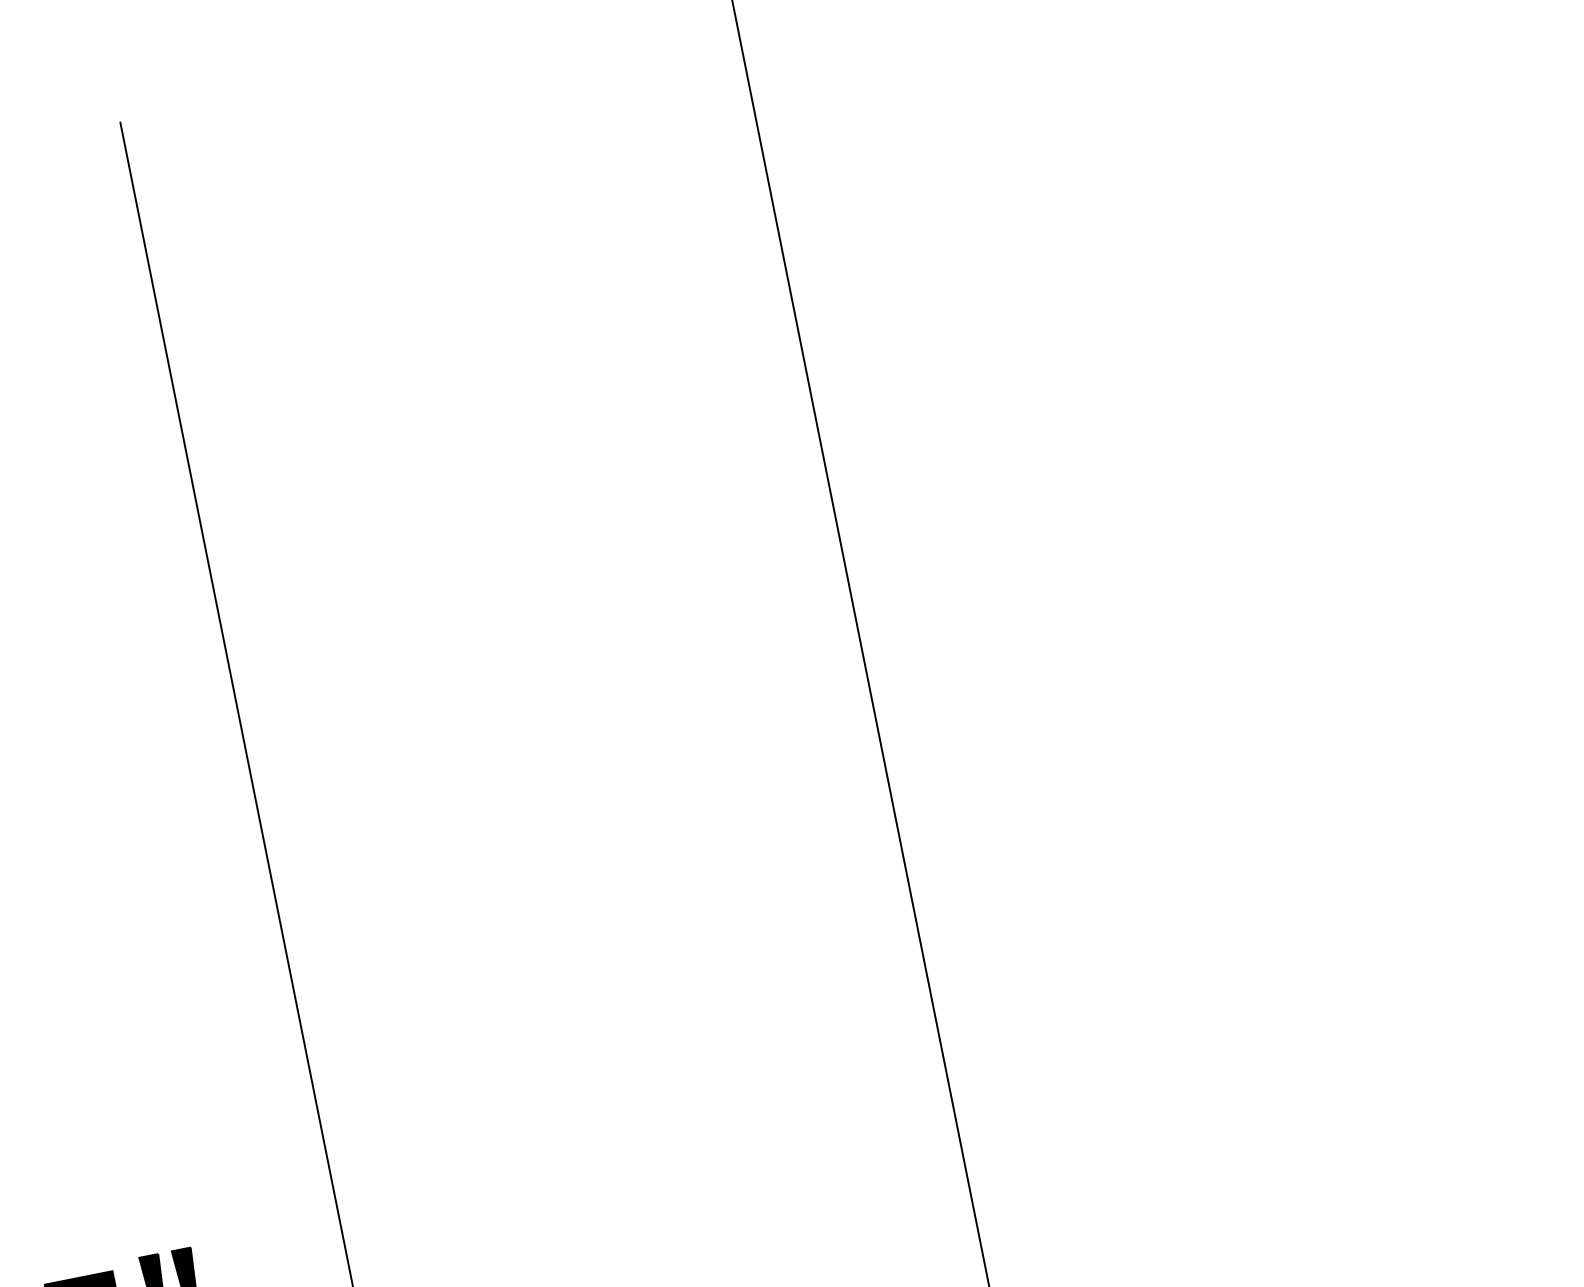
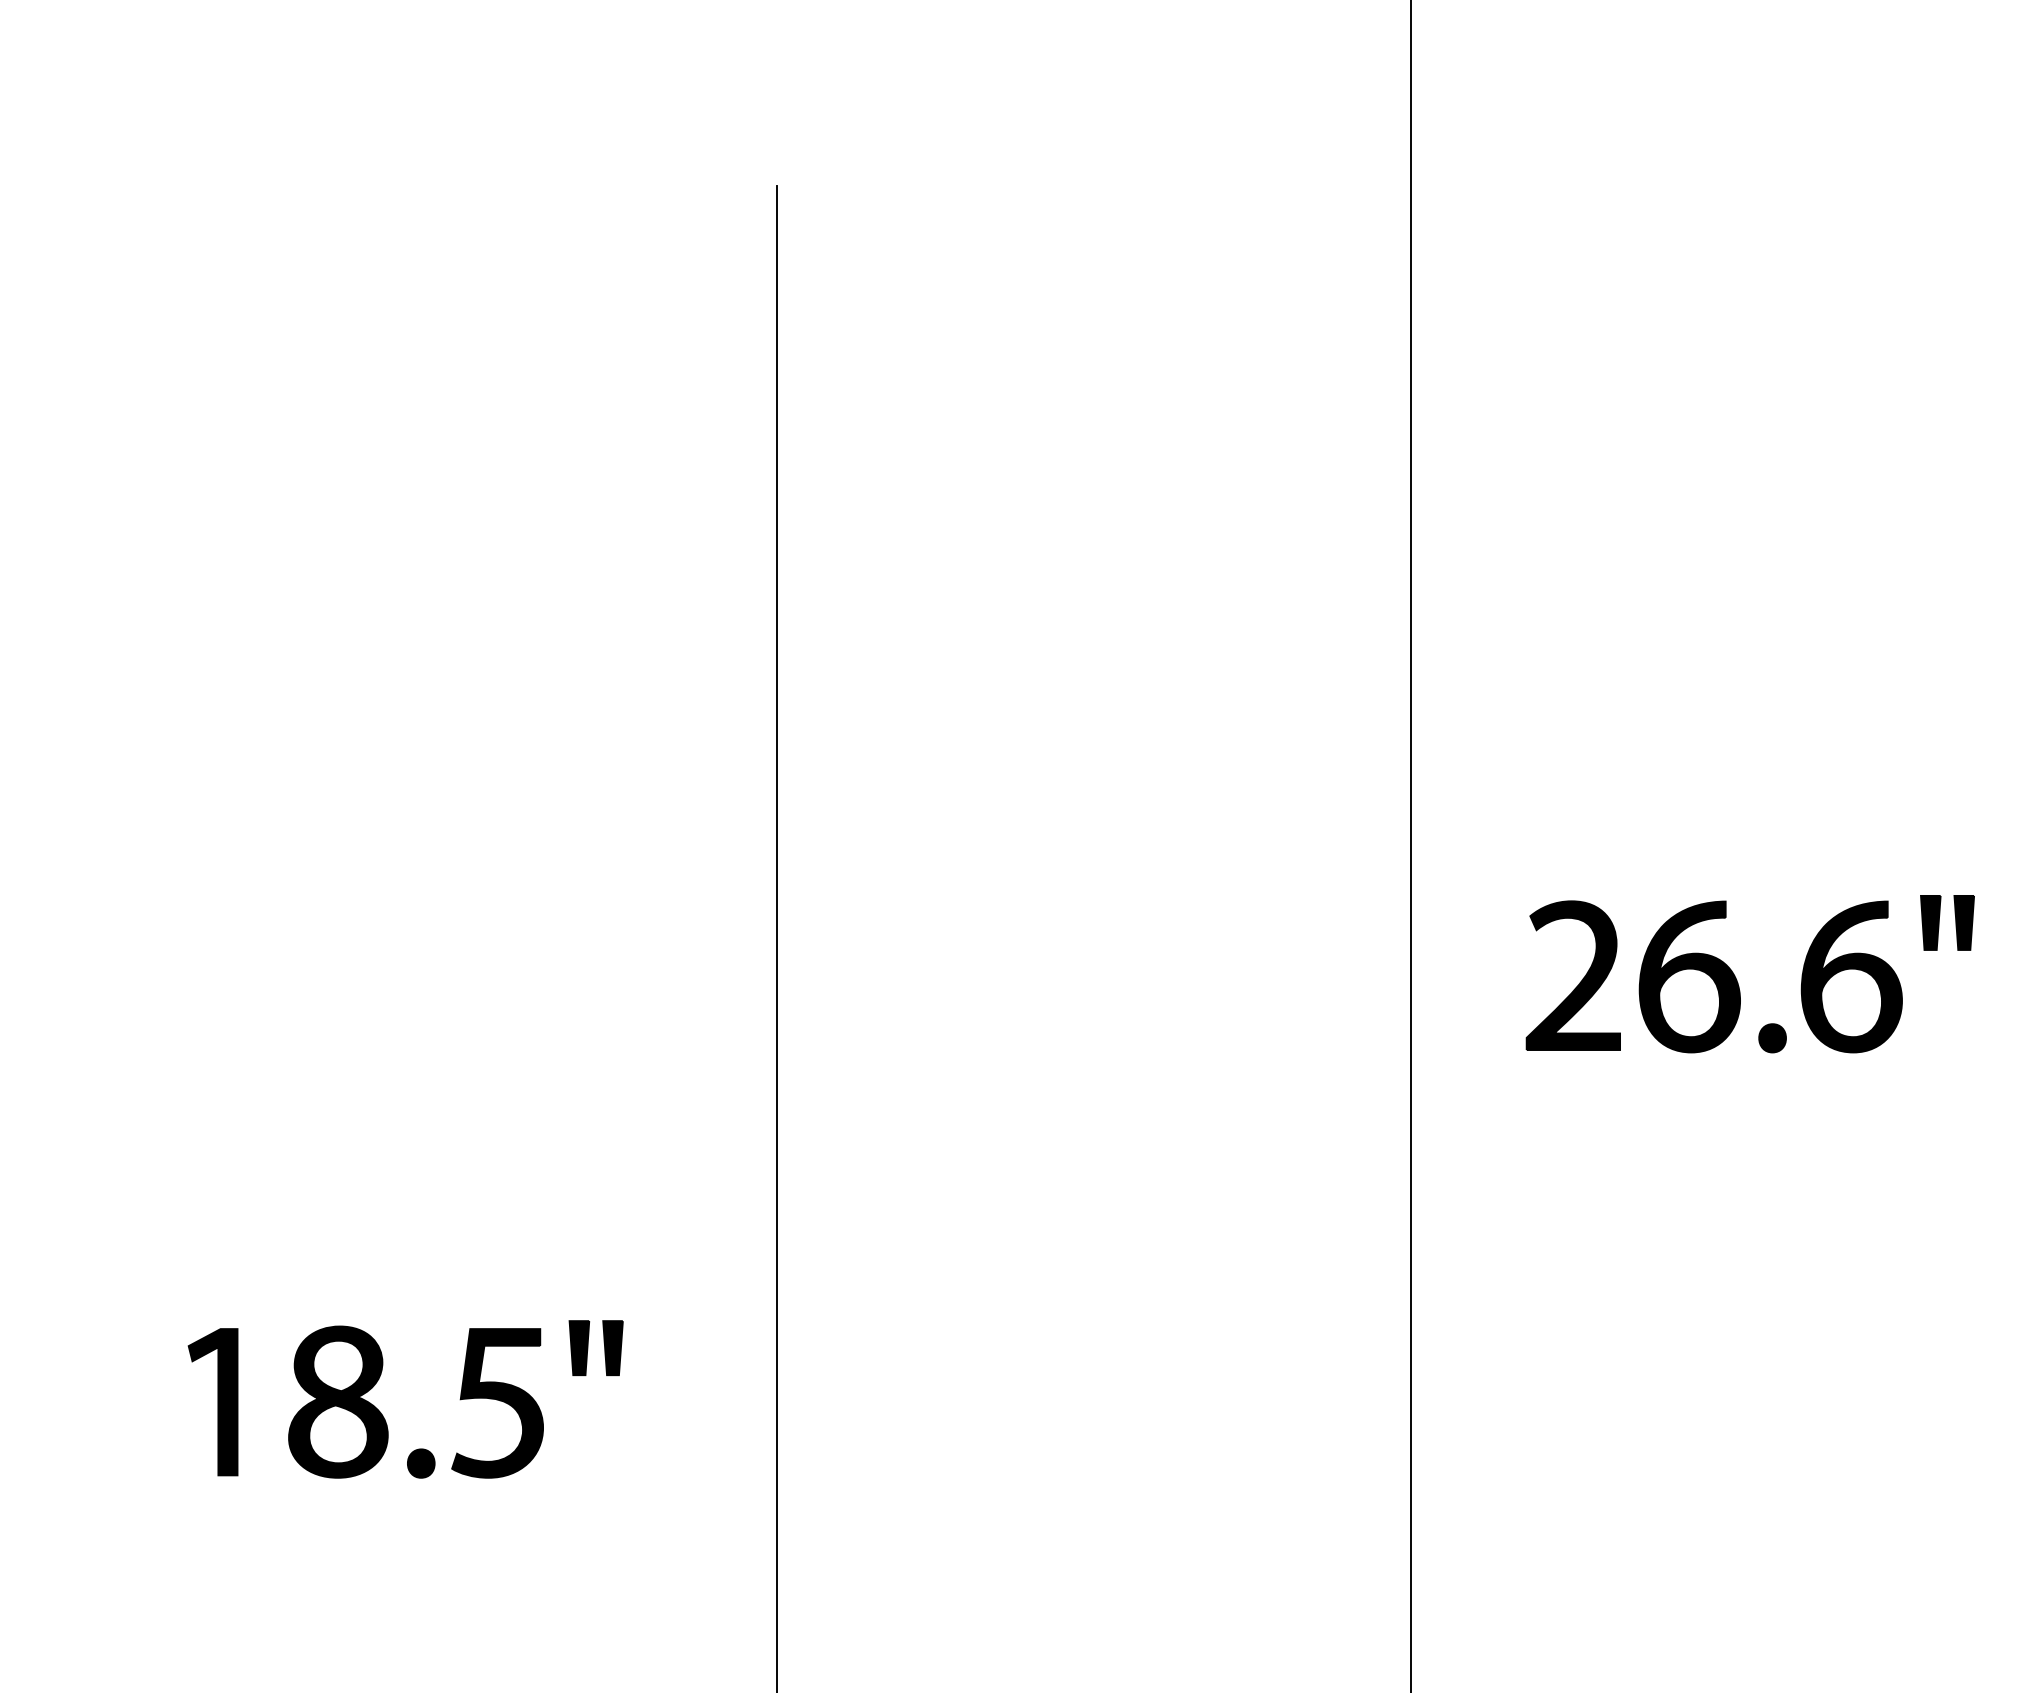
part: (1199, 701) -> (1736, 977), added

